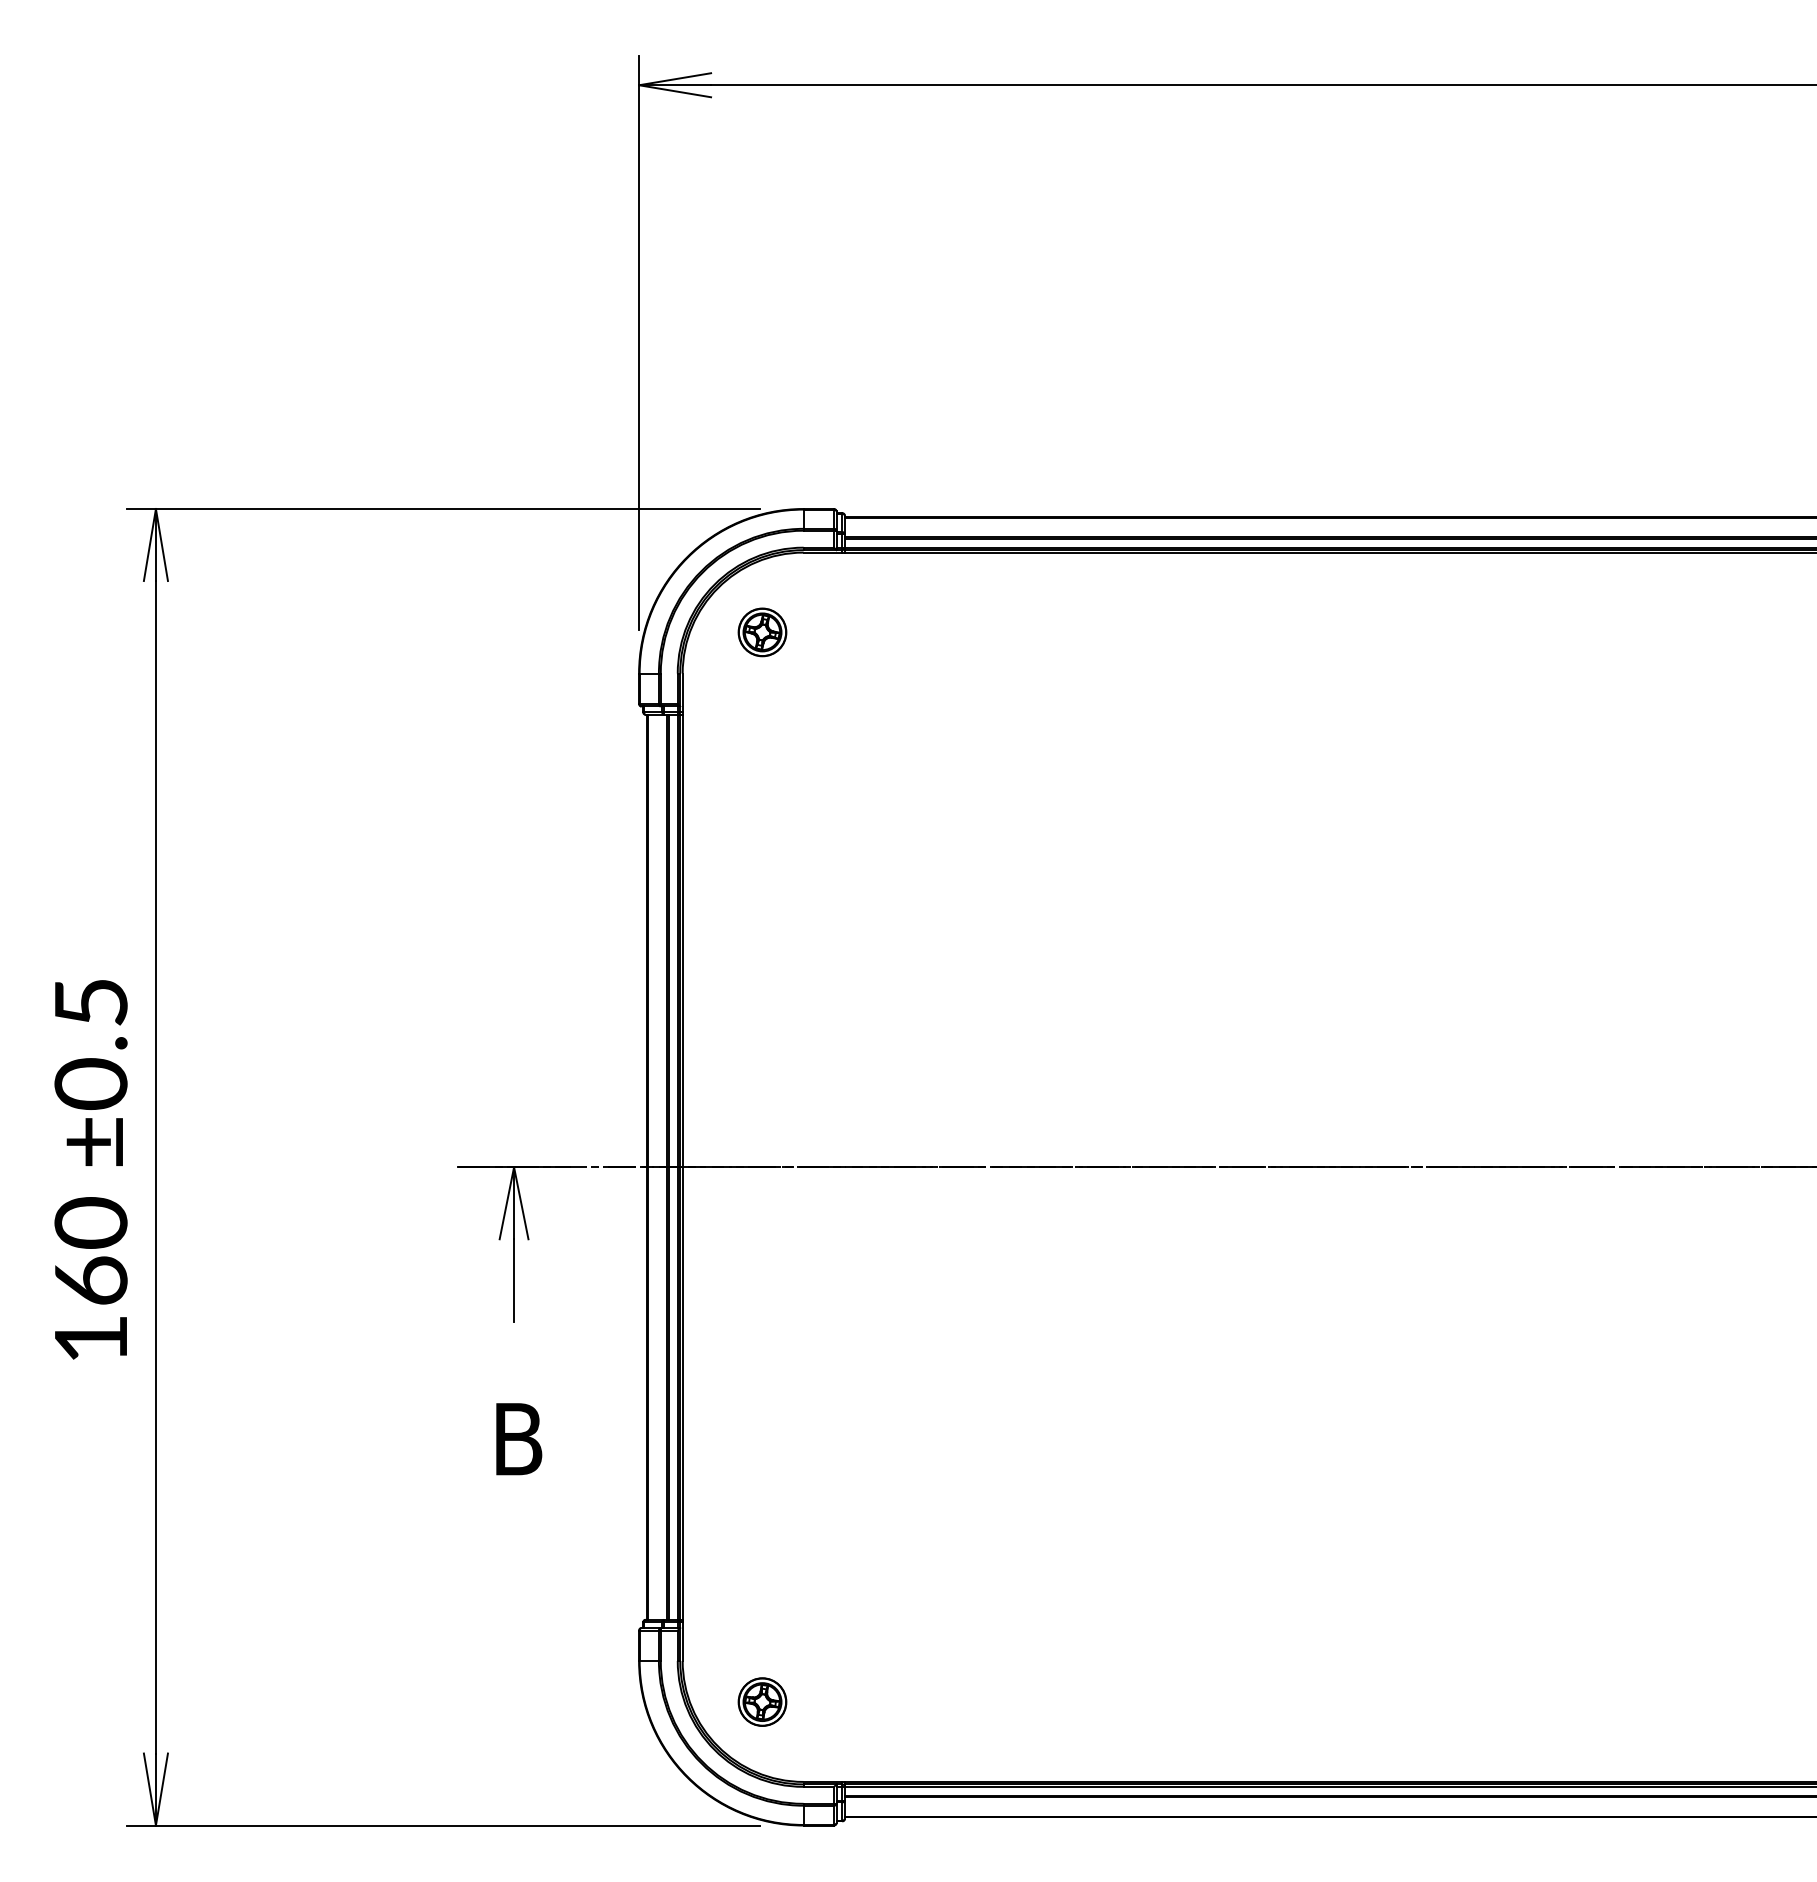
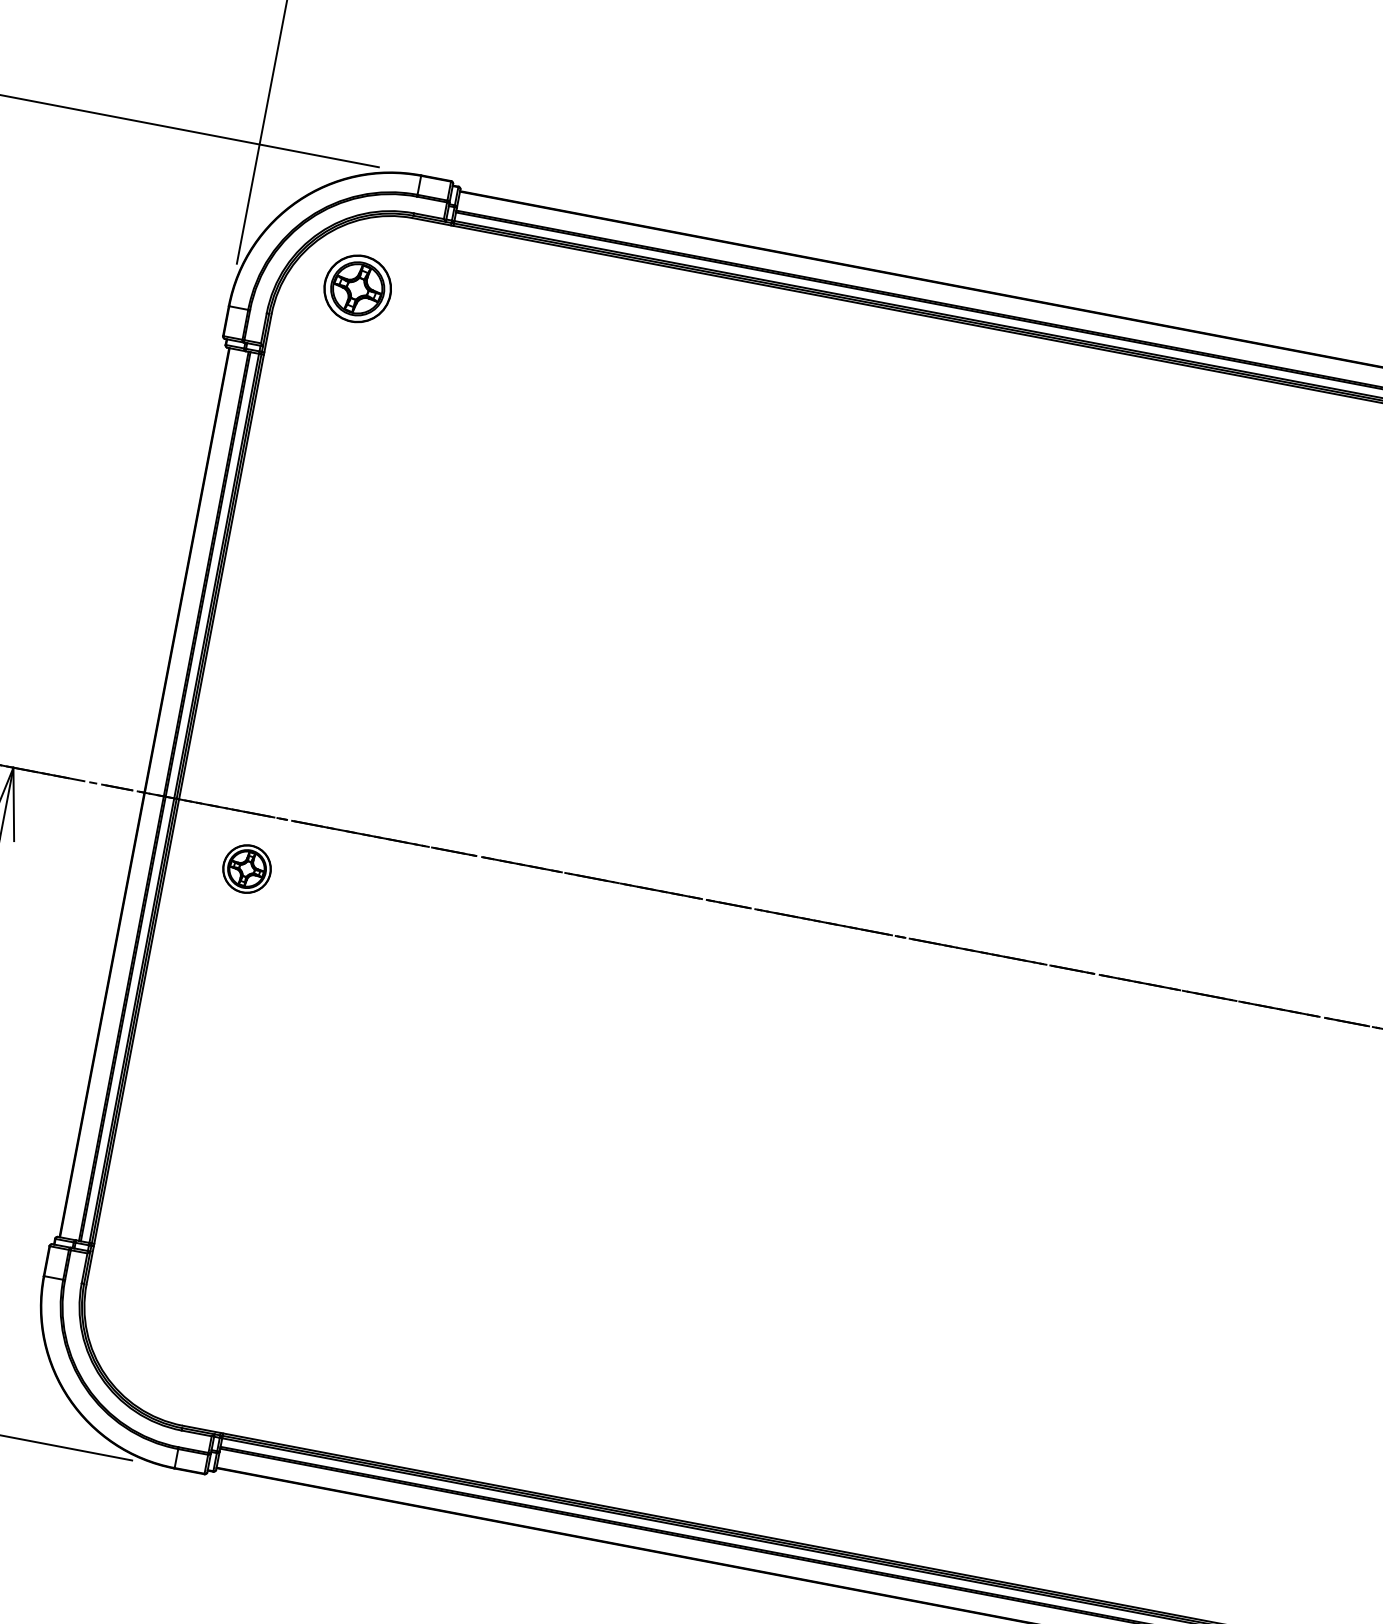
part: (762, 632) -> (357, 288), size x1.4
part: (762, 1701) -> (247, 868), moved

